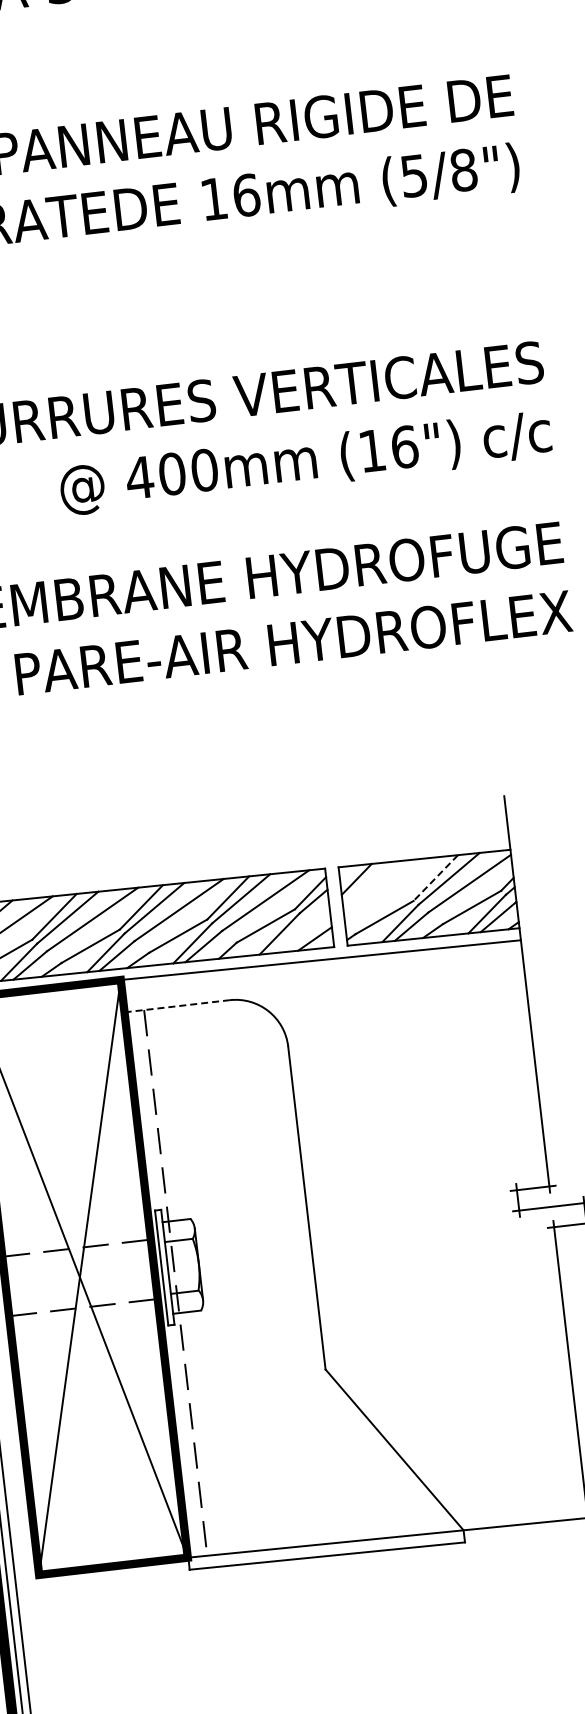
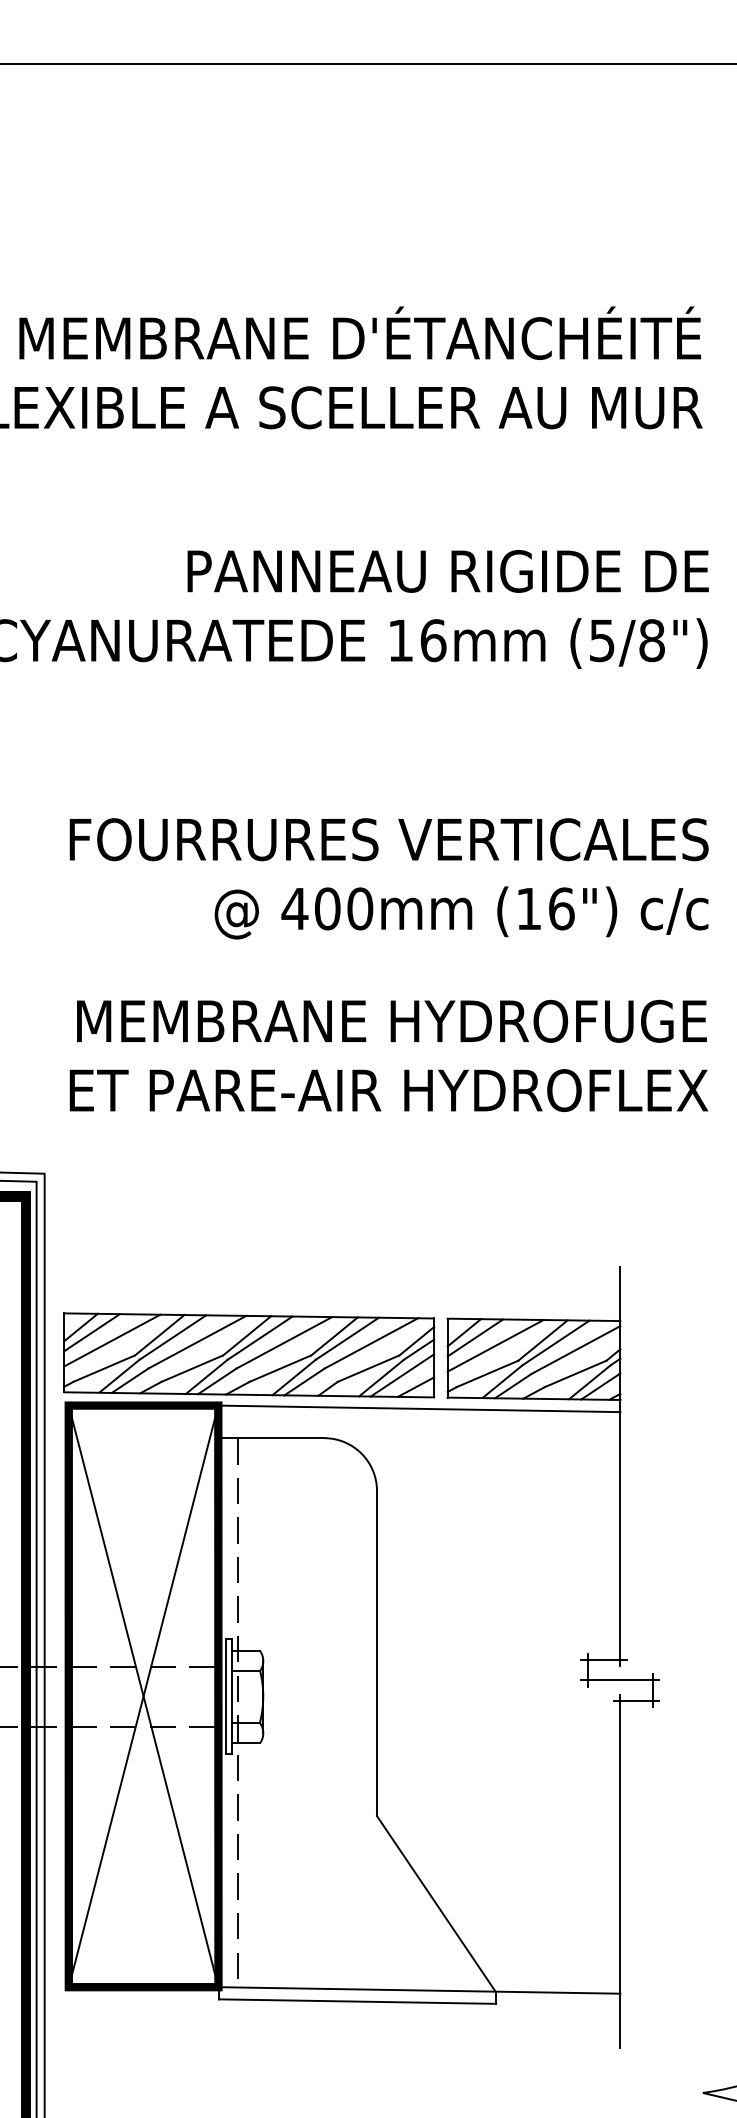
line: (436, 877) -> (543, 1340), dashed -> solid
line: (368, 882) -> (475, 1337), added
line: (389, 888) -> (495, 1345), added
line: (300, 928) -> (402, 1375), added
line: (177, 1006) -> (271, 1438), dashed -> solid

